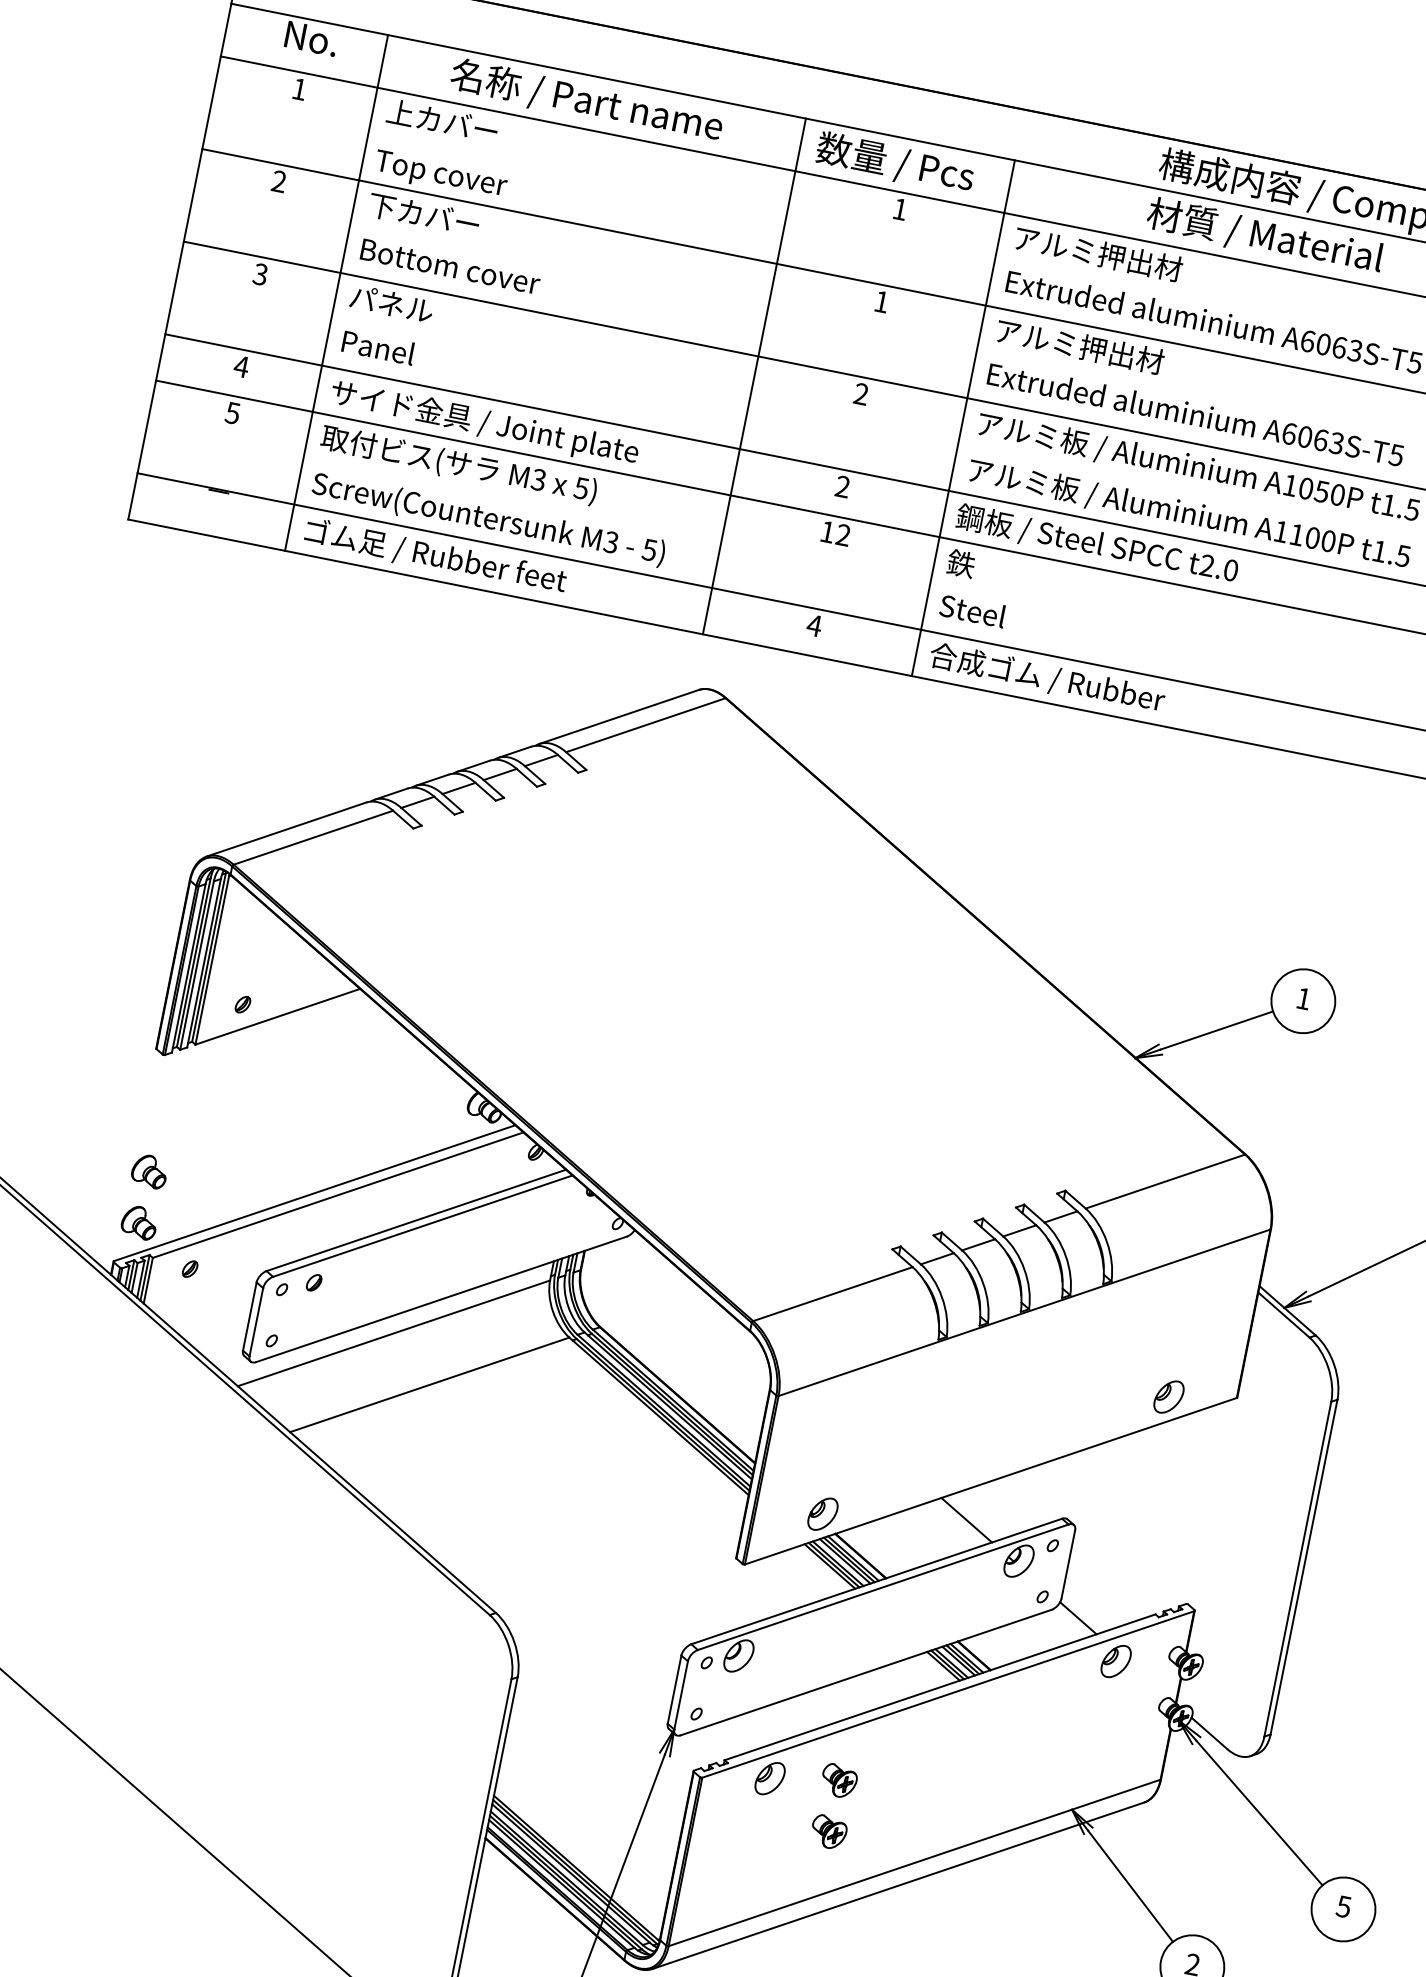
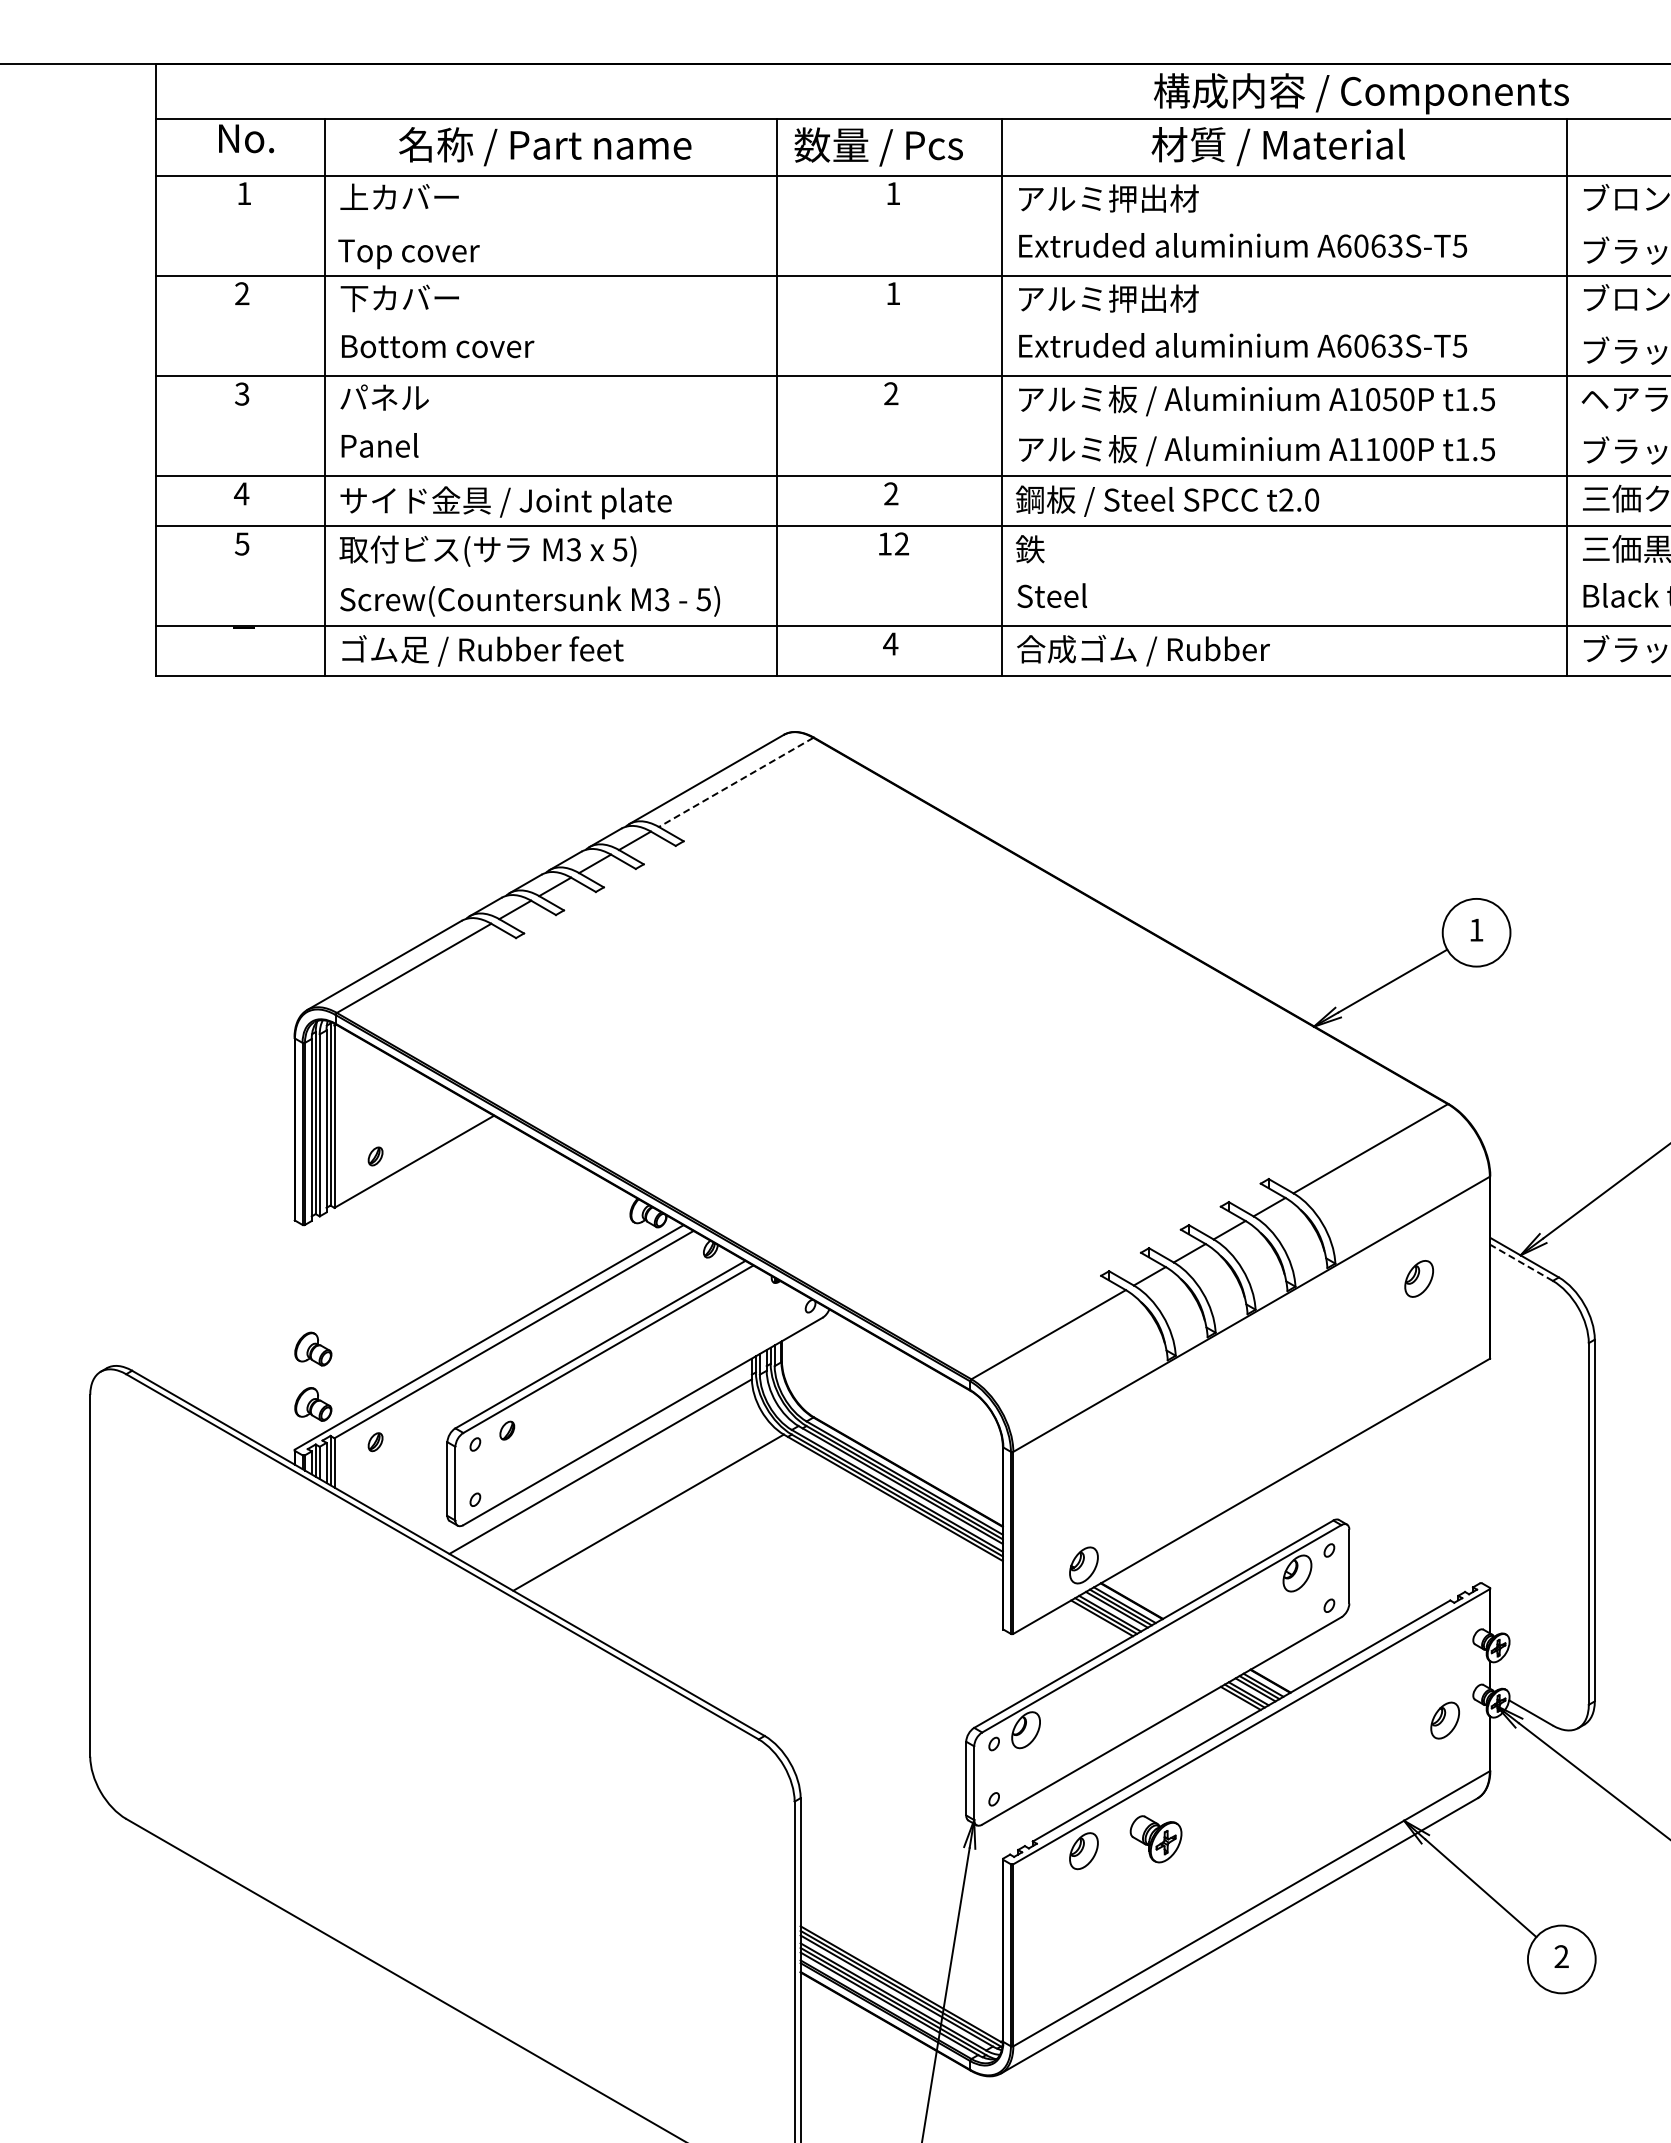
line: (645, 725) -> (735, 782), solid -> dashed
line: (1283, 1314) -> (1521, 1262), solid -> dashed
part: (1168, 1396) -> (1418, 1278), moved
line: (966, 1519) -> (1234, 1541), removed
line: (1077, 1618) -> (1370, 1620), removed
part: (1115, 1661) -> (1444, 1720), moved
part: (839, 1781) -> (1156, 1839), size x1.4
part: (829, 1832) -> (1156, 1894), removed

